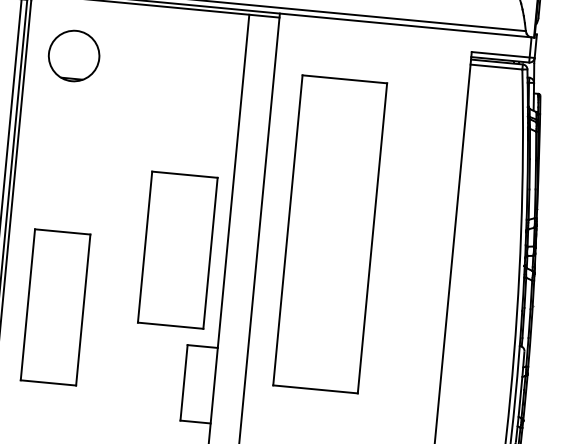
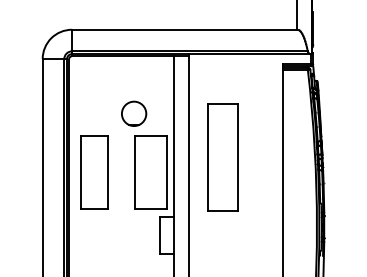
circle: (74, 55) -> (134, 113), moved
part: (328, 233) -> (222, 157), size x0.71
part: (55, 307) -> (94, 172), moved

